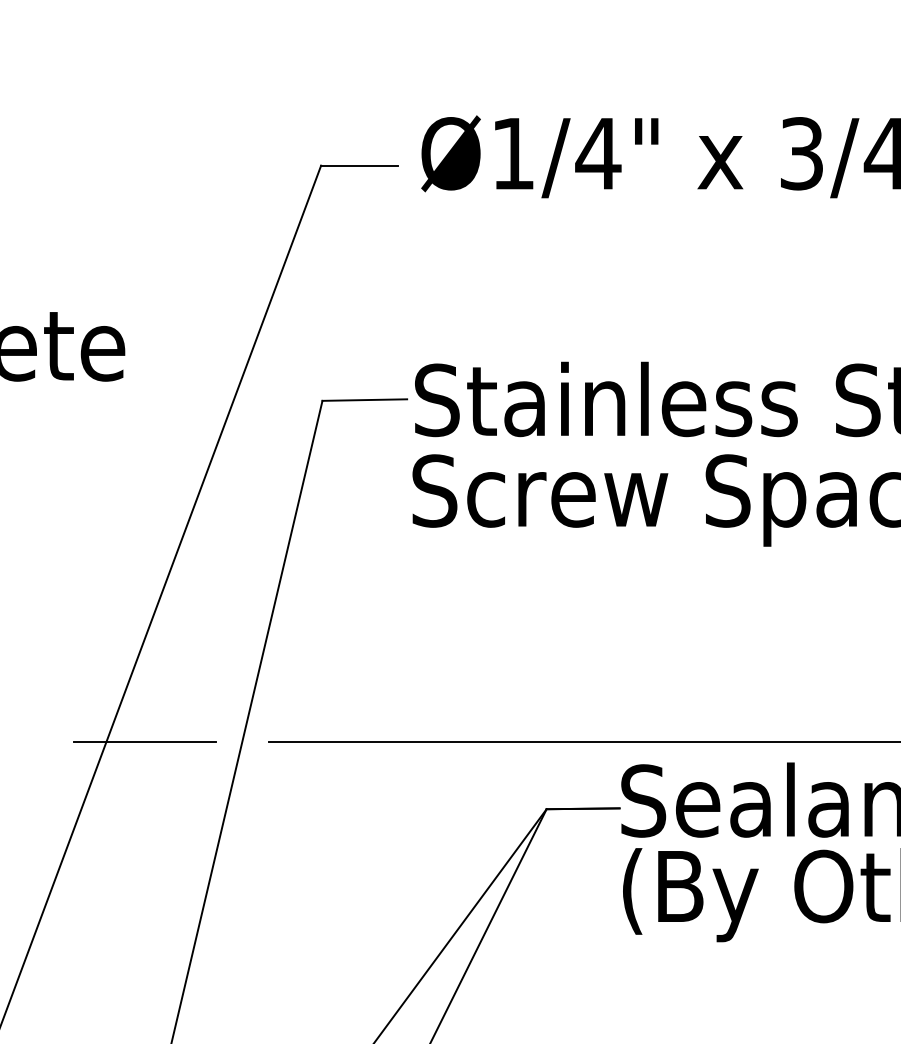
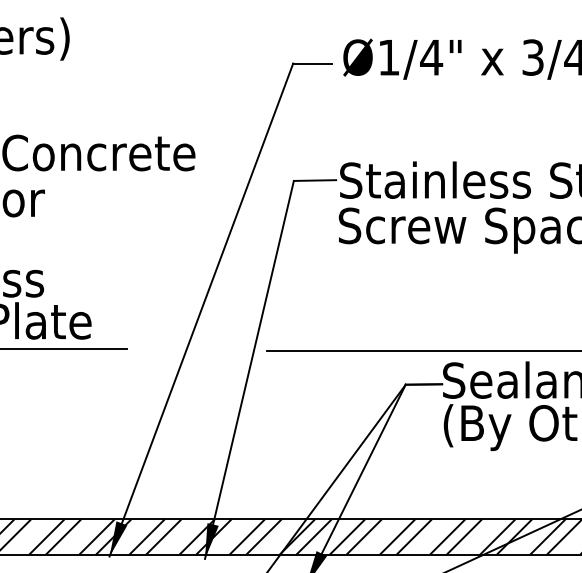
line: (143, 742) -> (204, 351), removed

